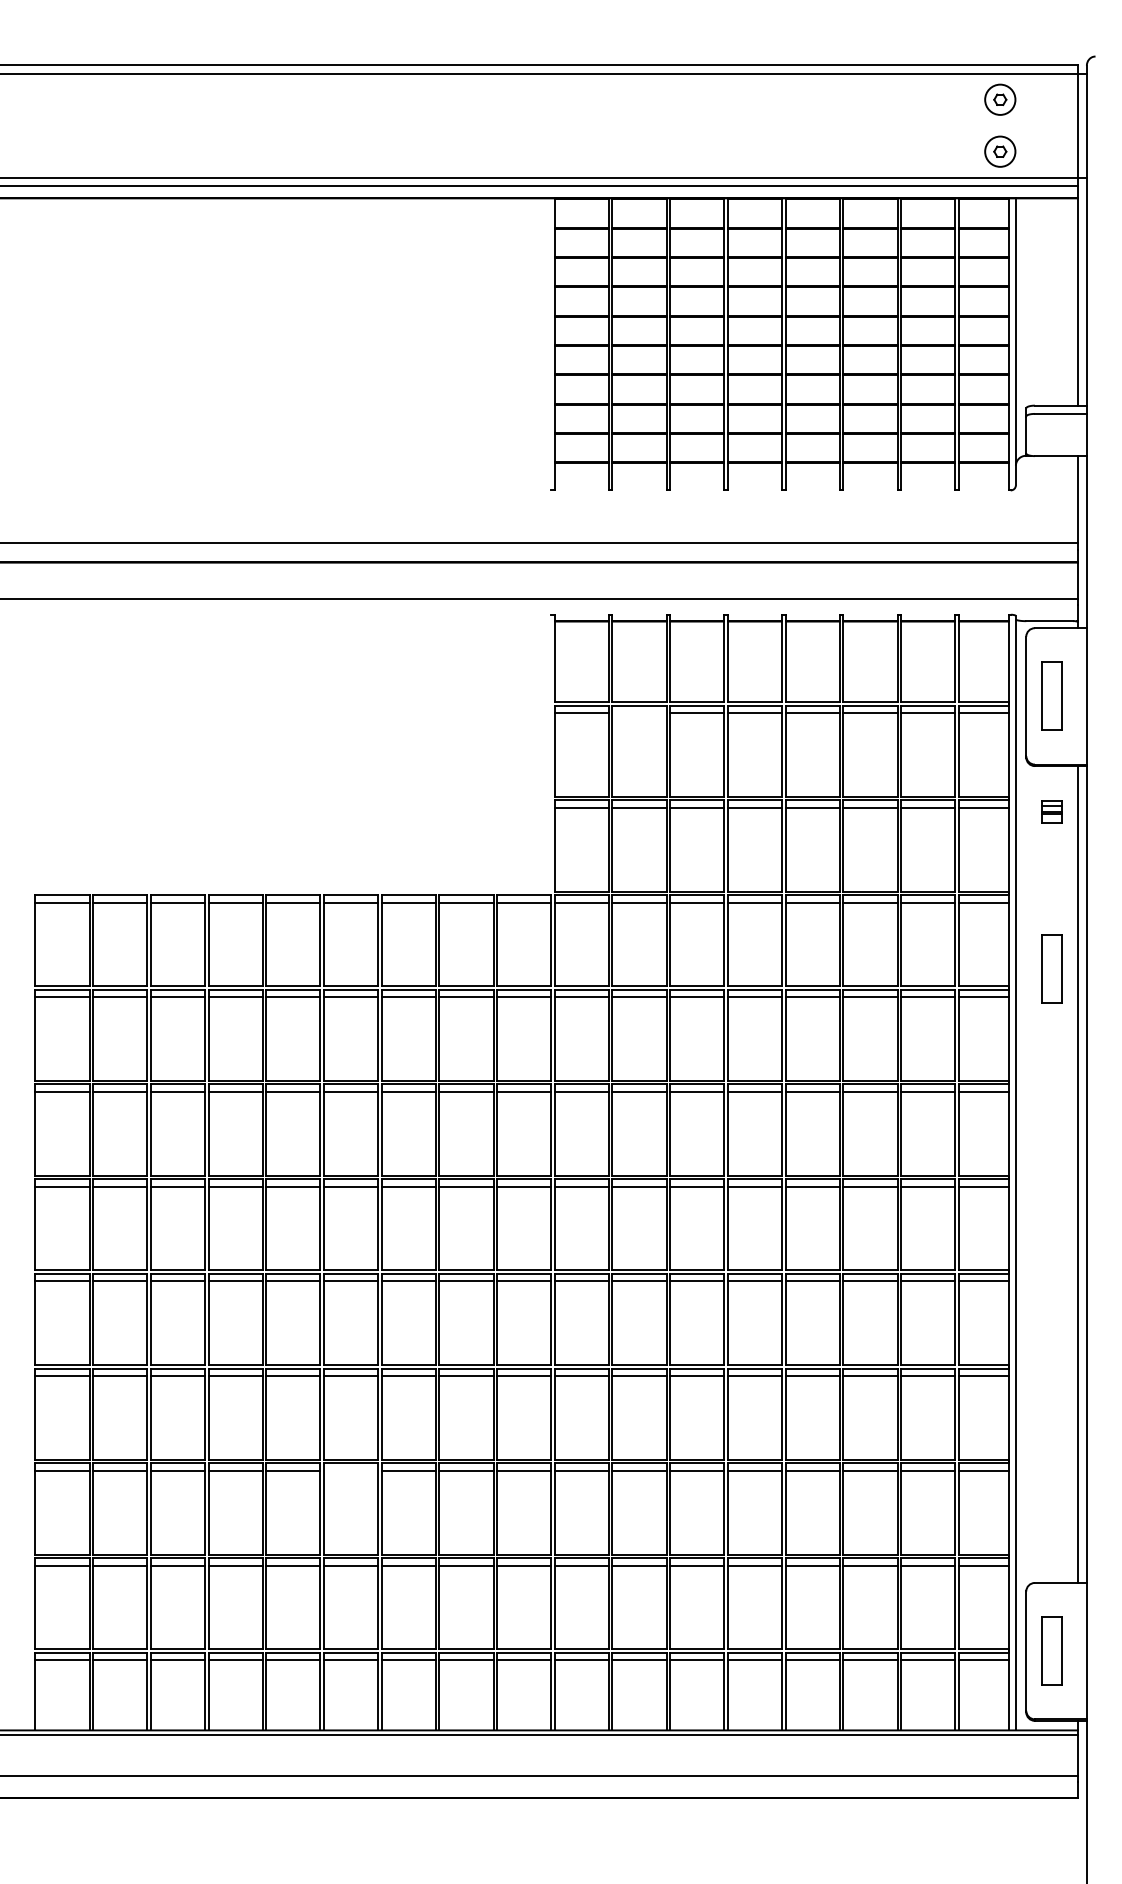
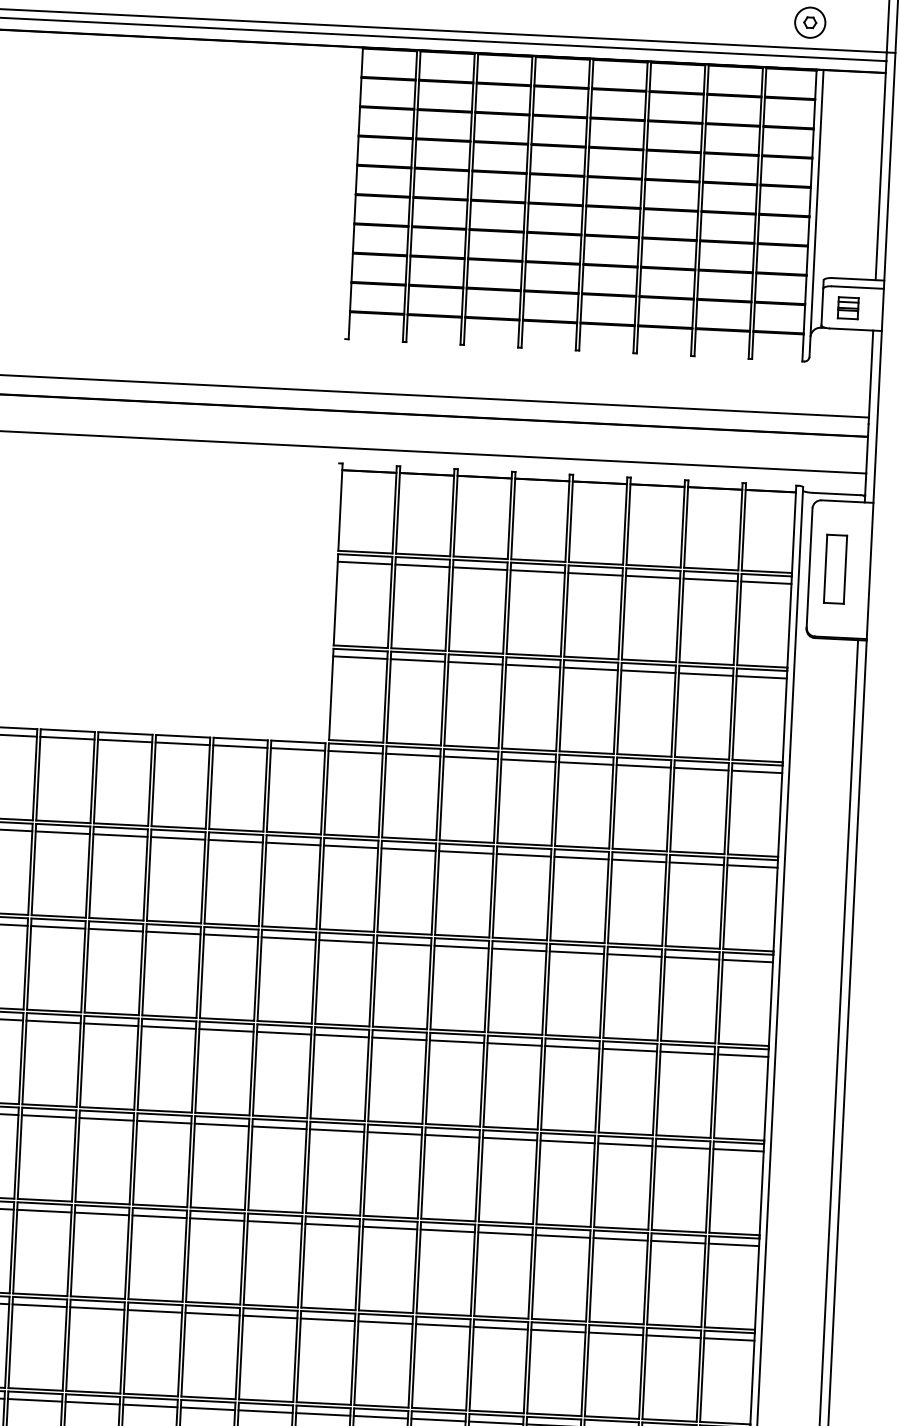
line: (639, 713) -> (422, 566), added
part: (1051, 811) -> (847, 307), moved
part: (1051, 968) -> (821, 841), removed
line: (350, 1470) -> (96, 1308), added

